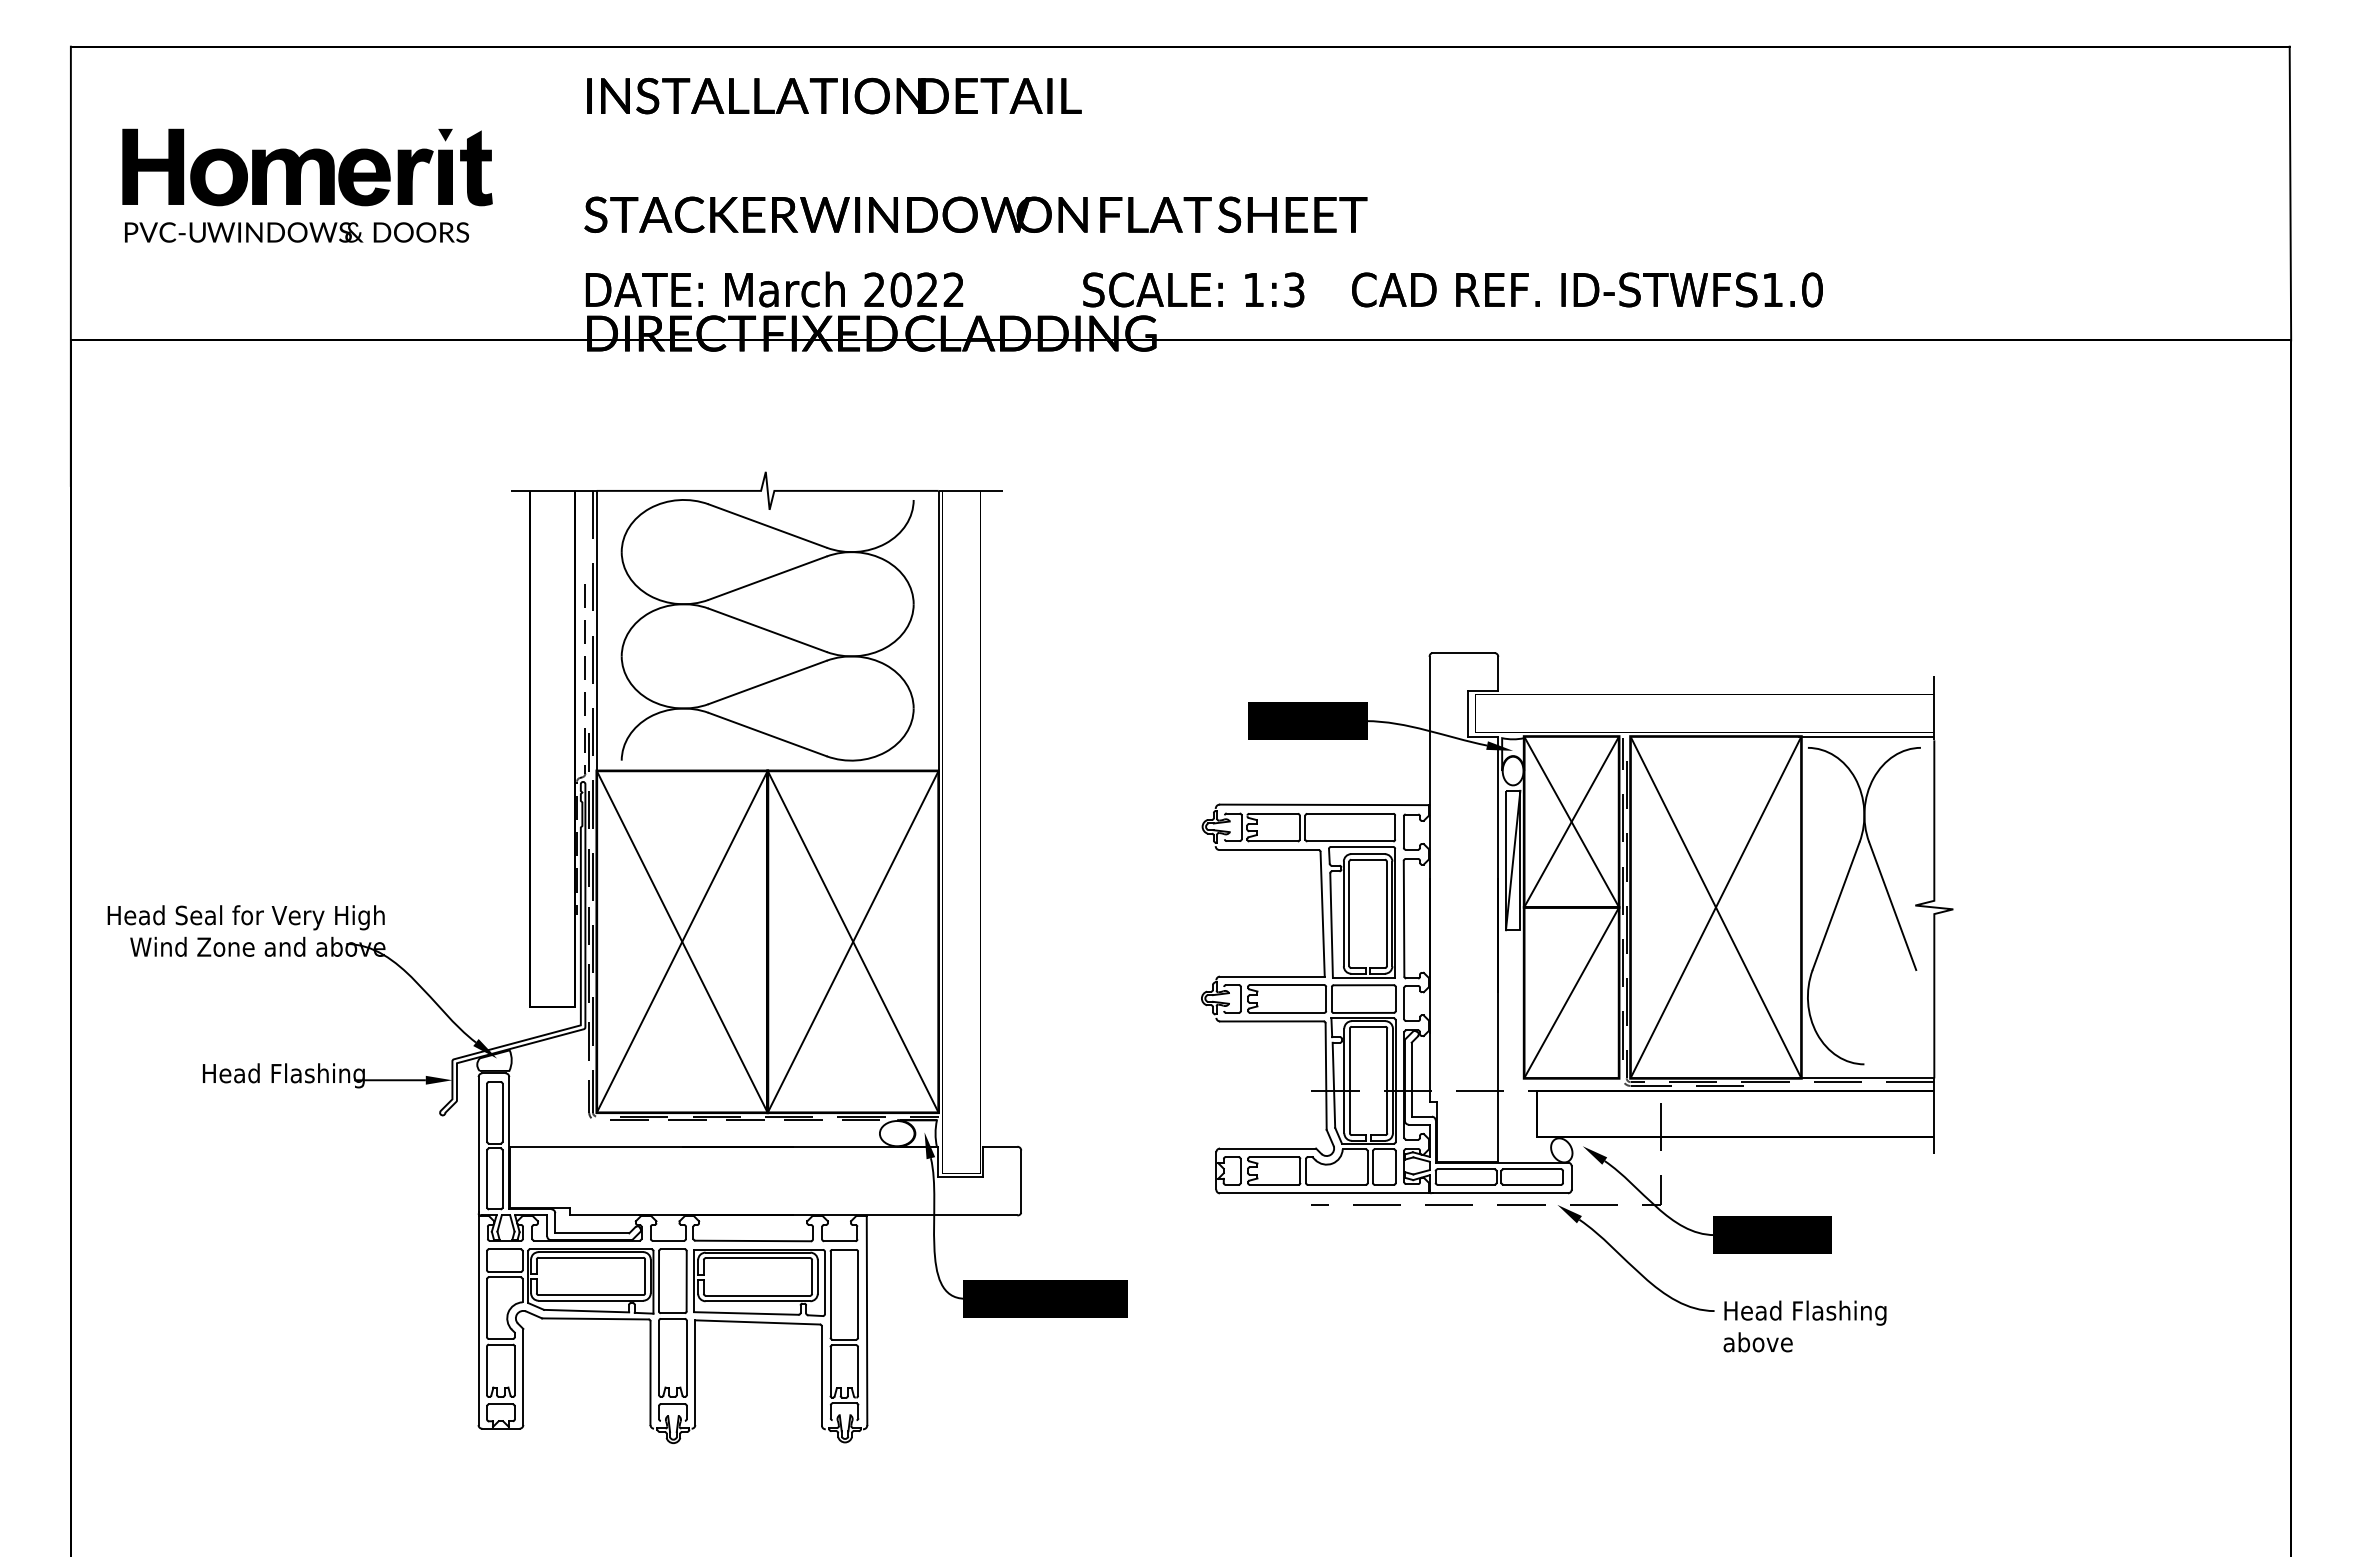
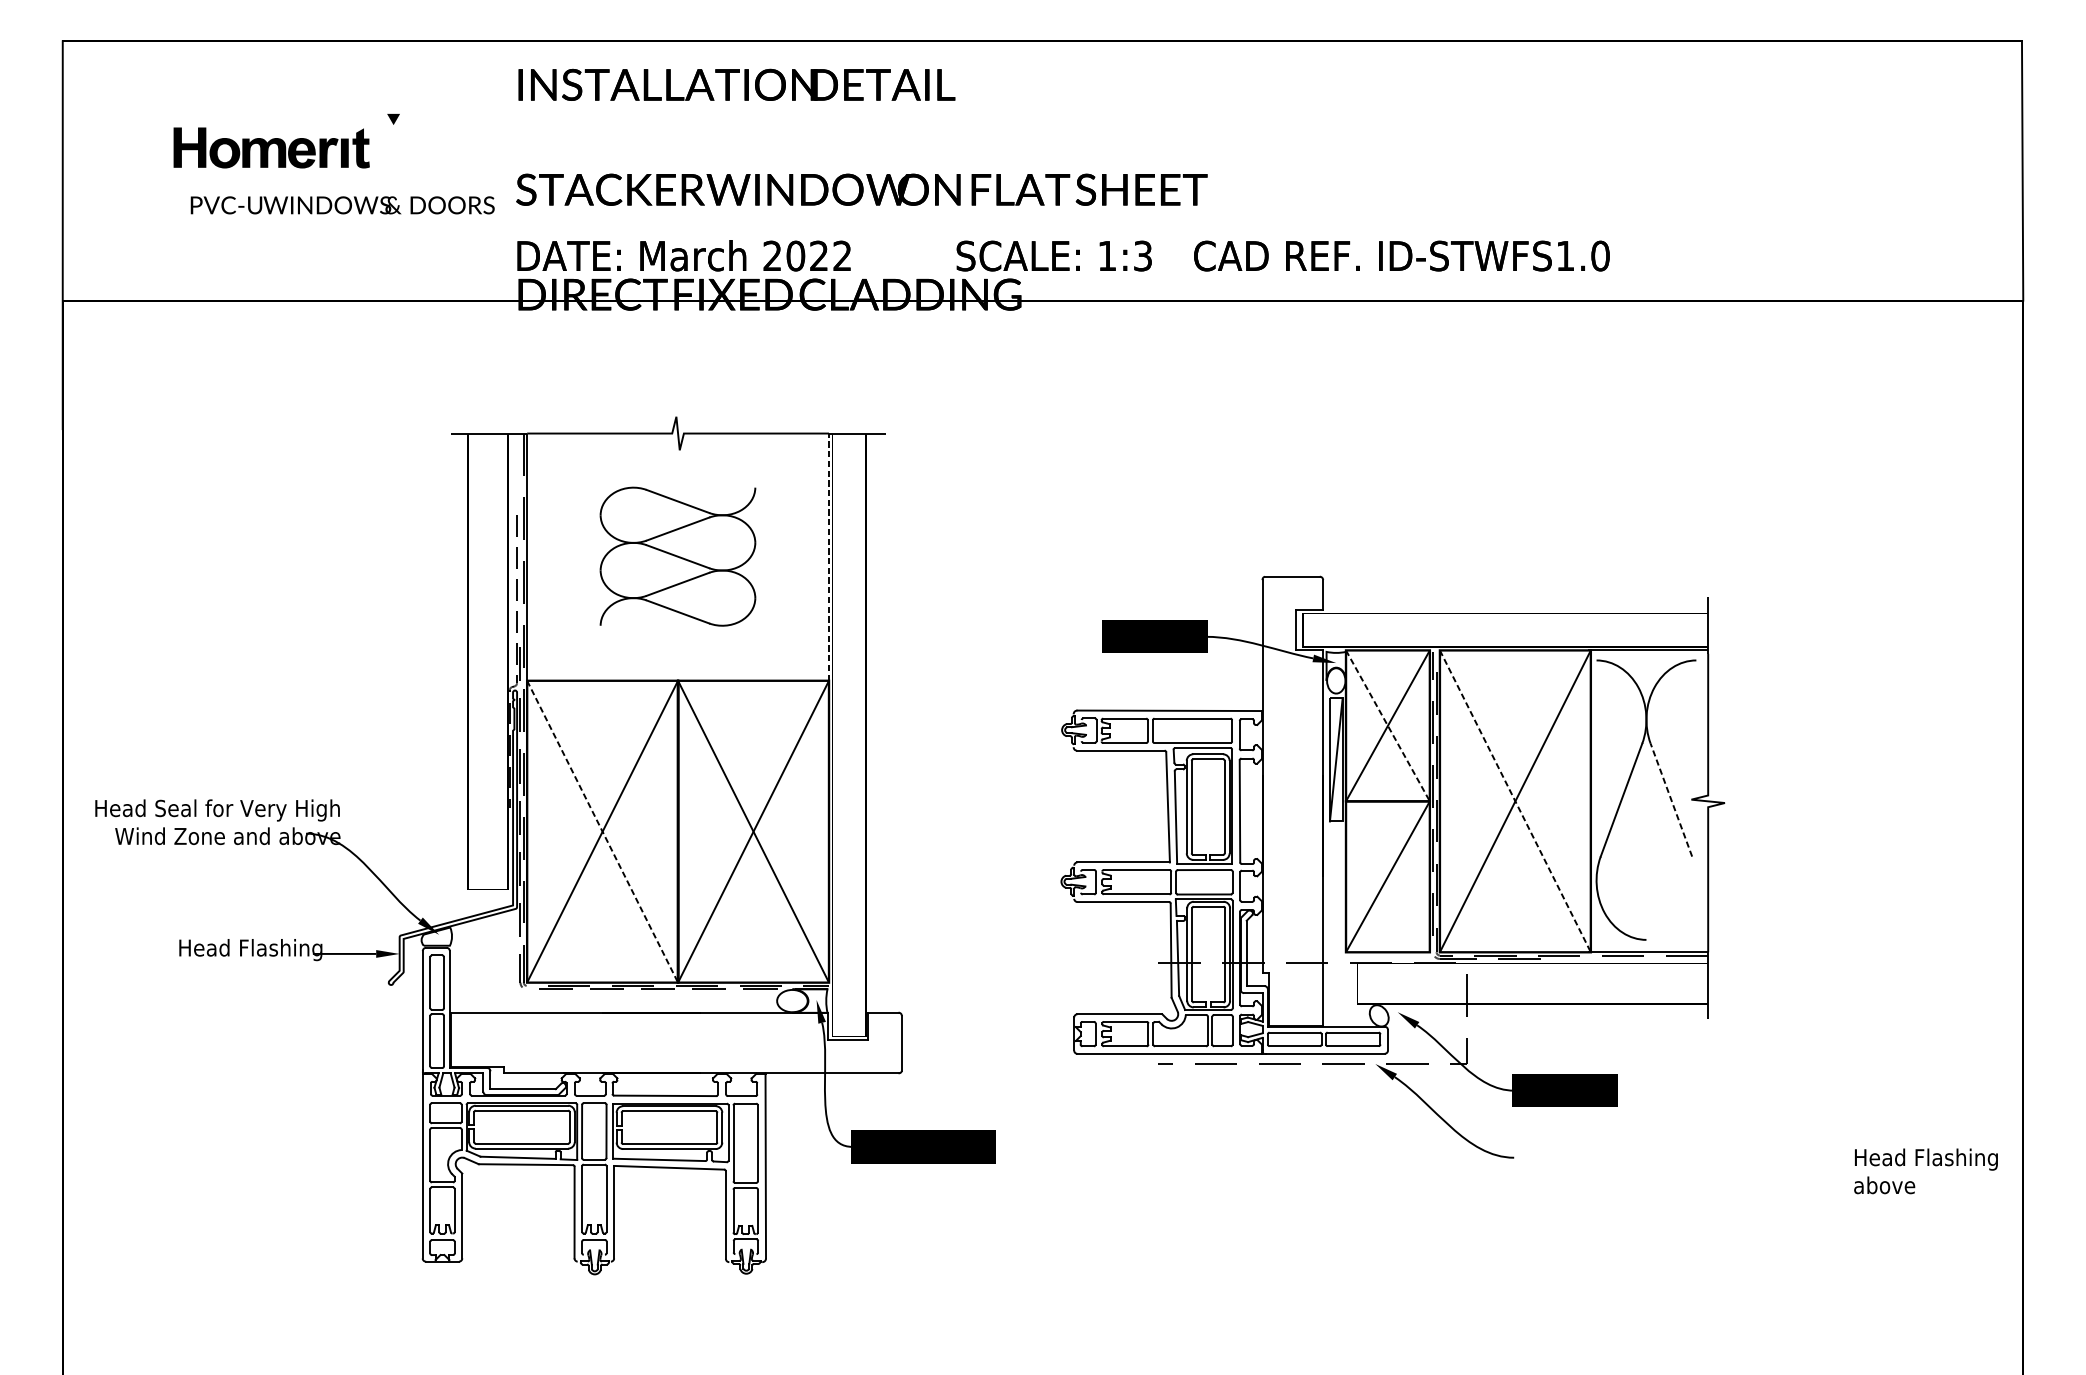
part: (307, 167) -> (271, 147), size x0.6
text: (296, 232) -> (342, 205), moved
part: (767, 630) -> (677, 556), size x0.6
line: (938, 630) -> (828, 556), solid -> dashed
line: (1571, 821) -> (1387, 725), solid -> dashed
line: (1892, 905) -> (1671, 799), solid -> dashed
line: (1716, 907) -> (1515, 801), solid -> dashed
line: (682, 942) -> (602, 832), solid -> dashed
text: (1804, 1326) -> (1925, 1171), moved

